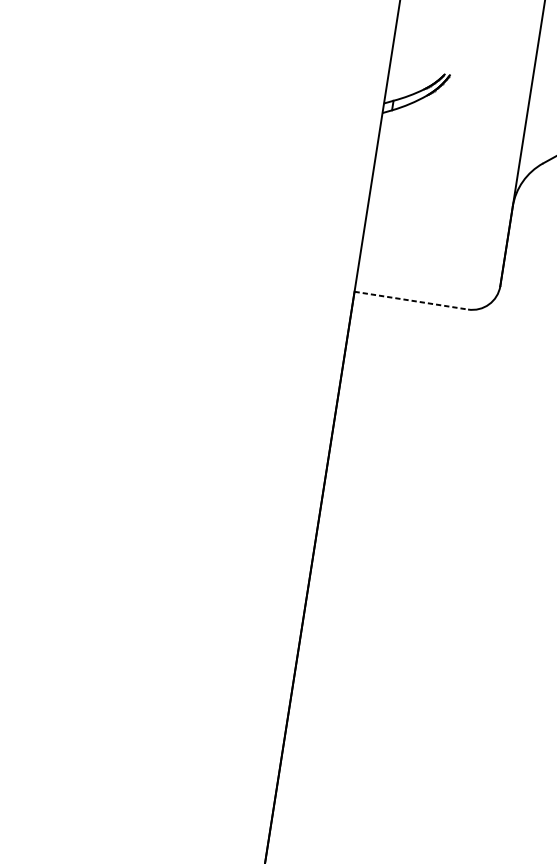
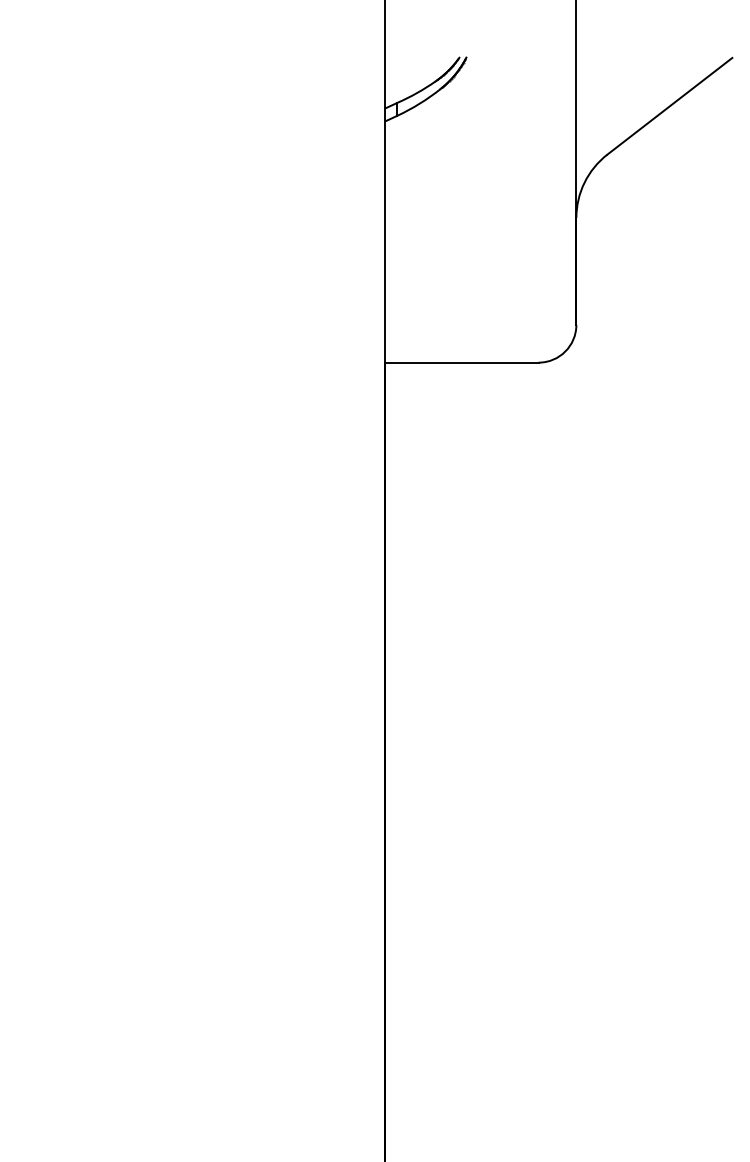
line: (411, 300) -> (462, 362), dashed -> solid

